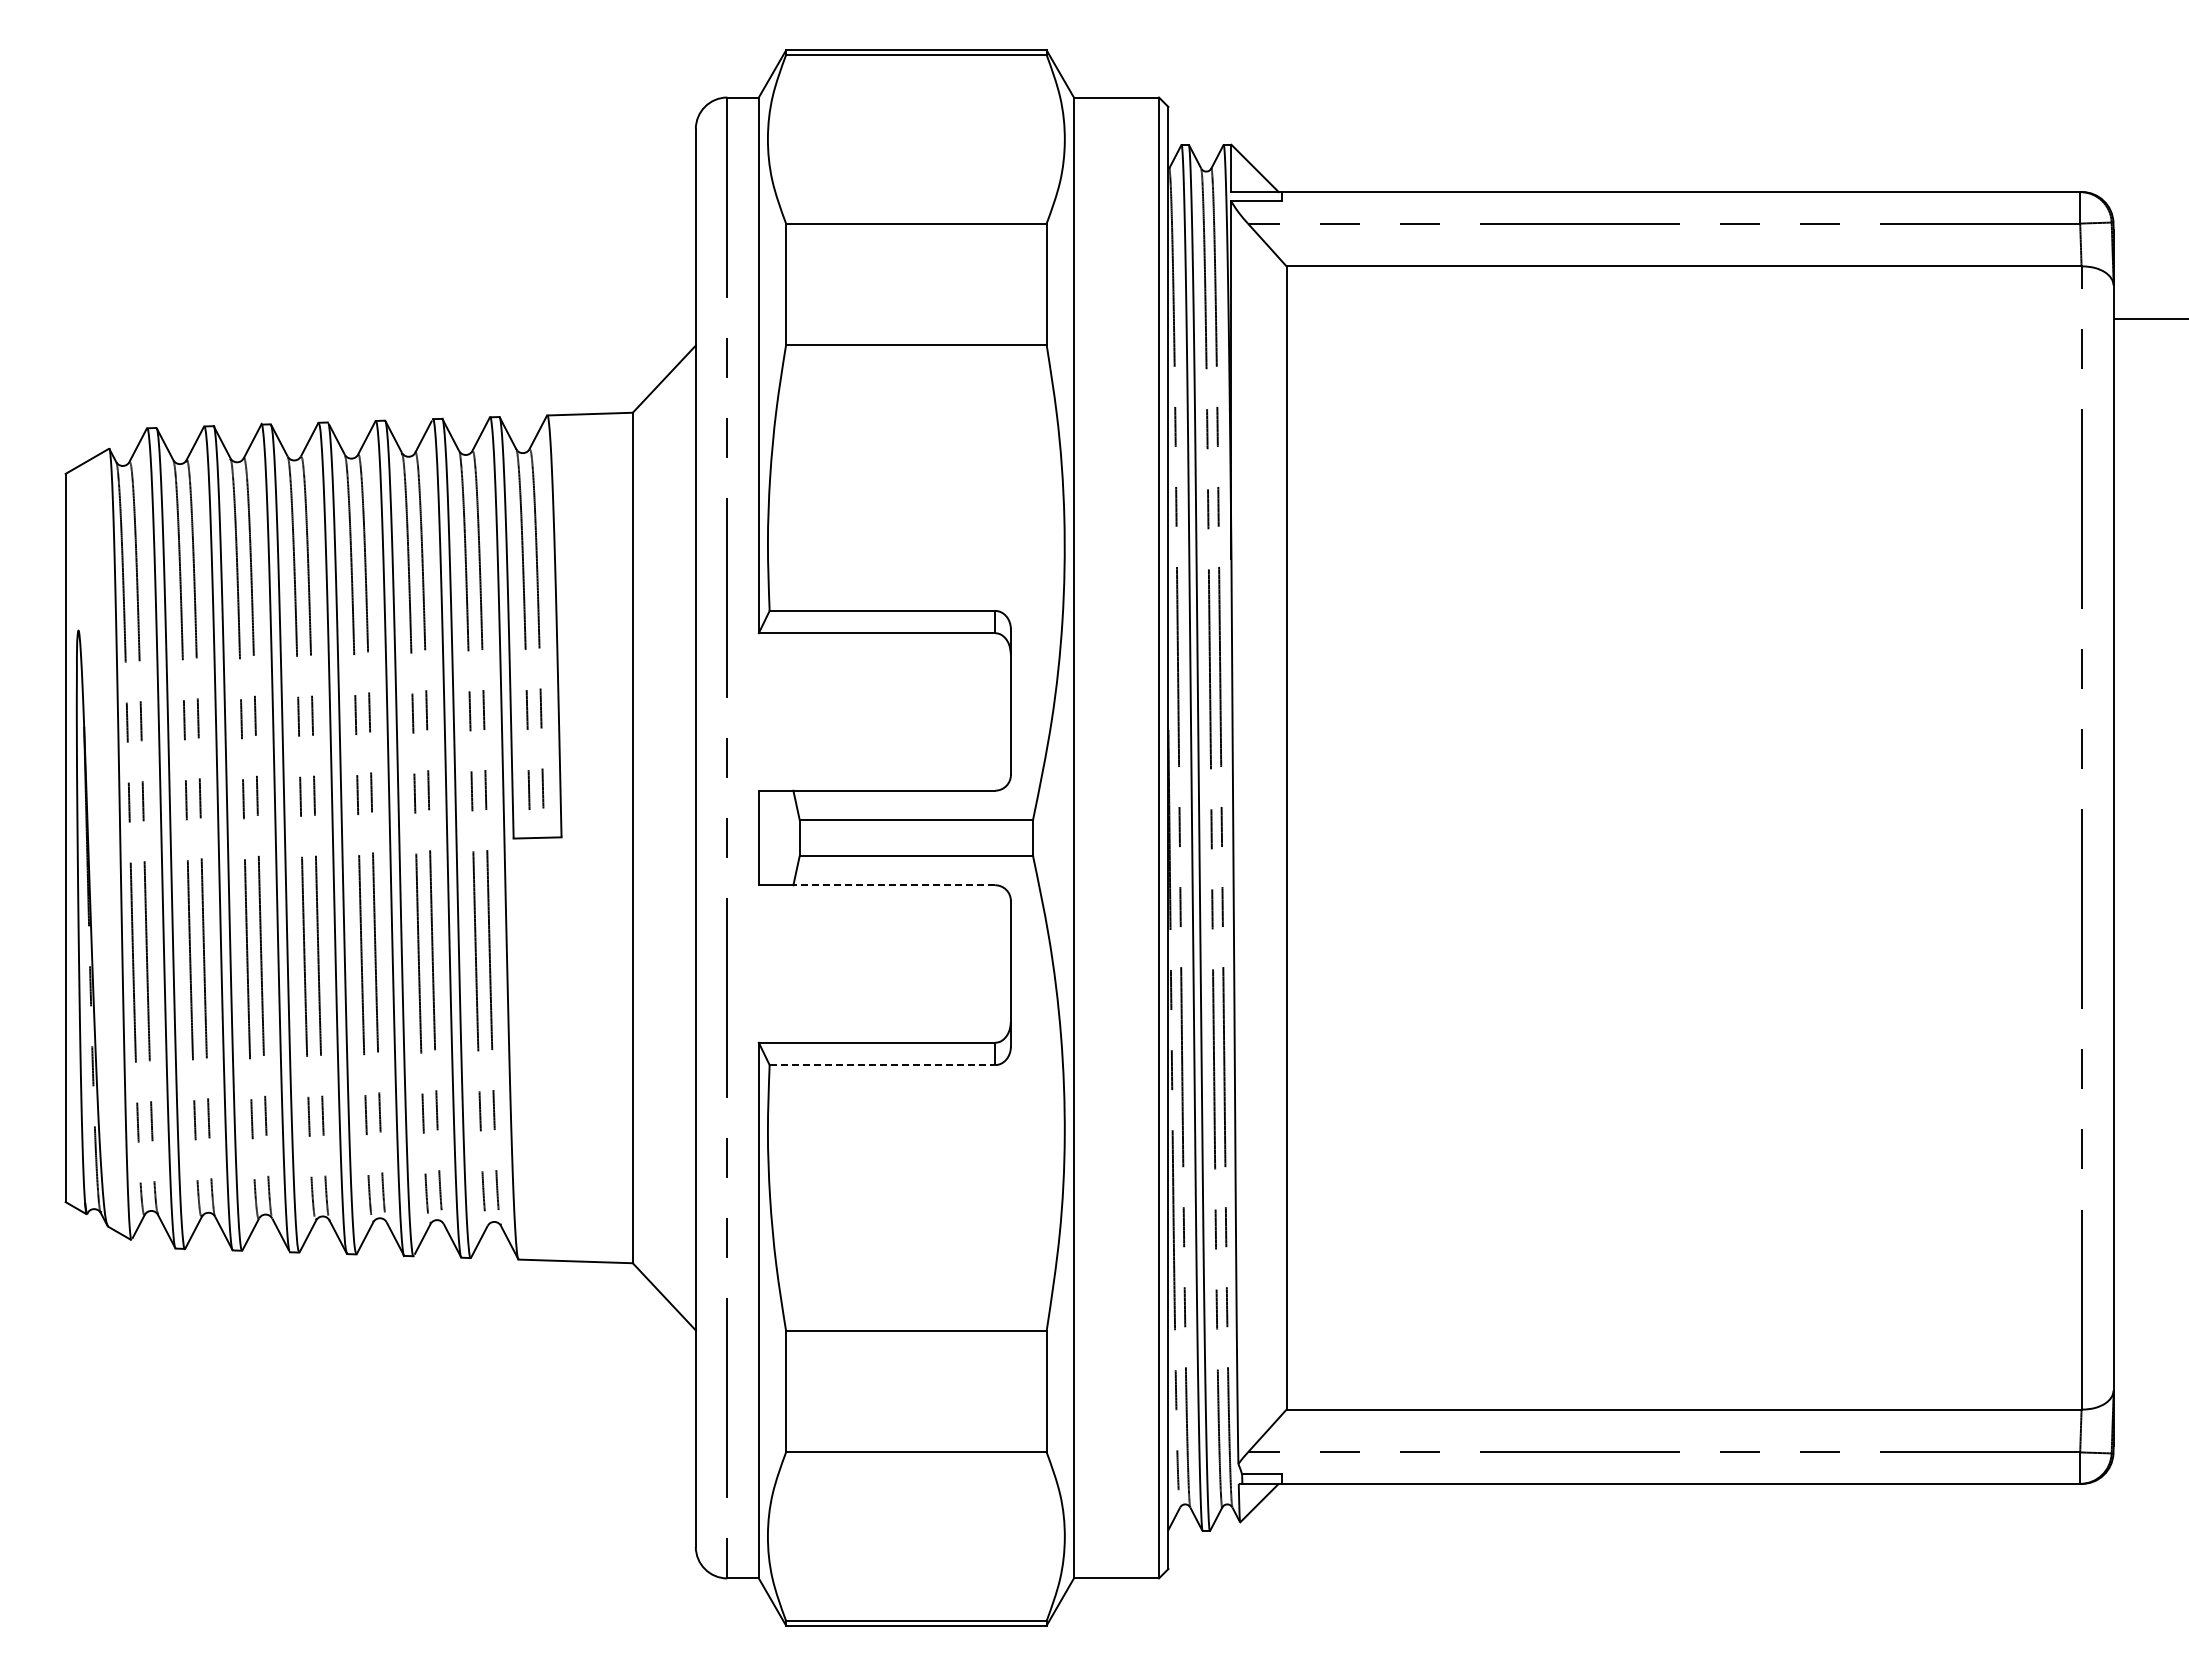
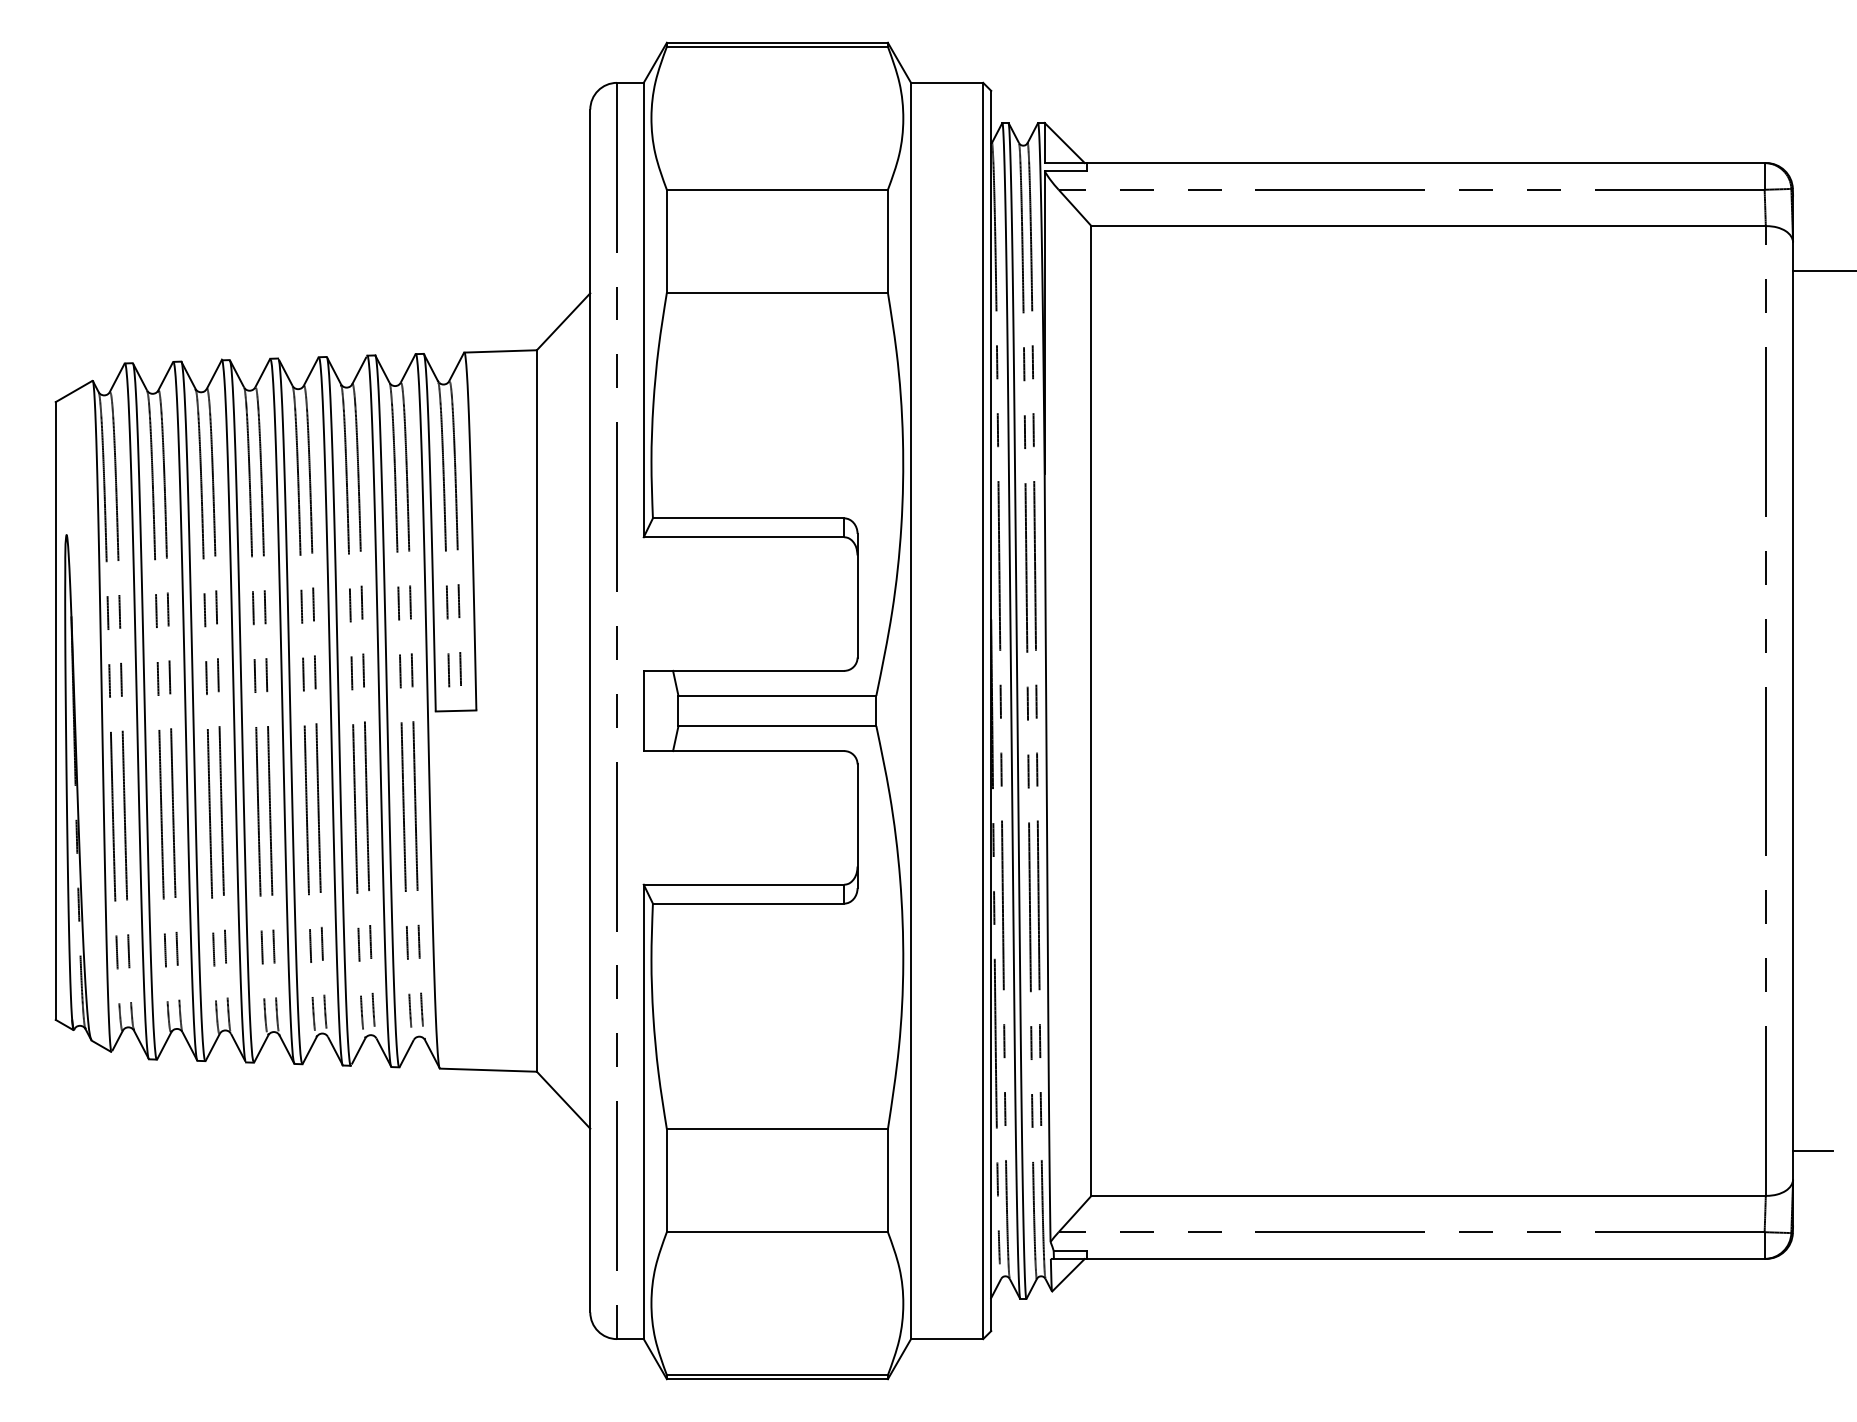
line: (894, 885) -> (758, 751), dashed -> solid
line: (882, 1065) -> (748, 903), dashed -> solid
line: (2136, 1357) -> (1812, 1151), added

